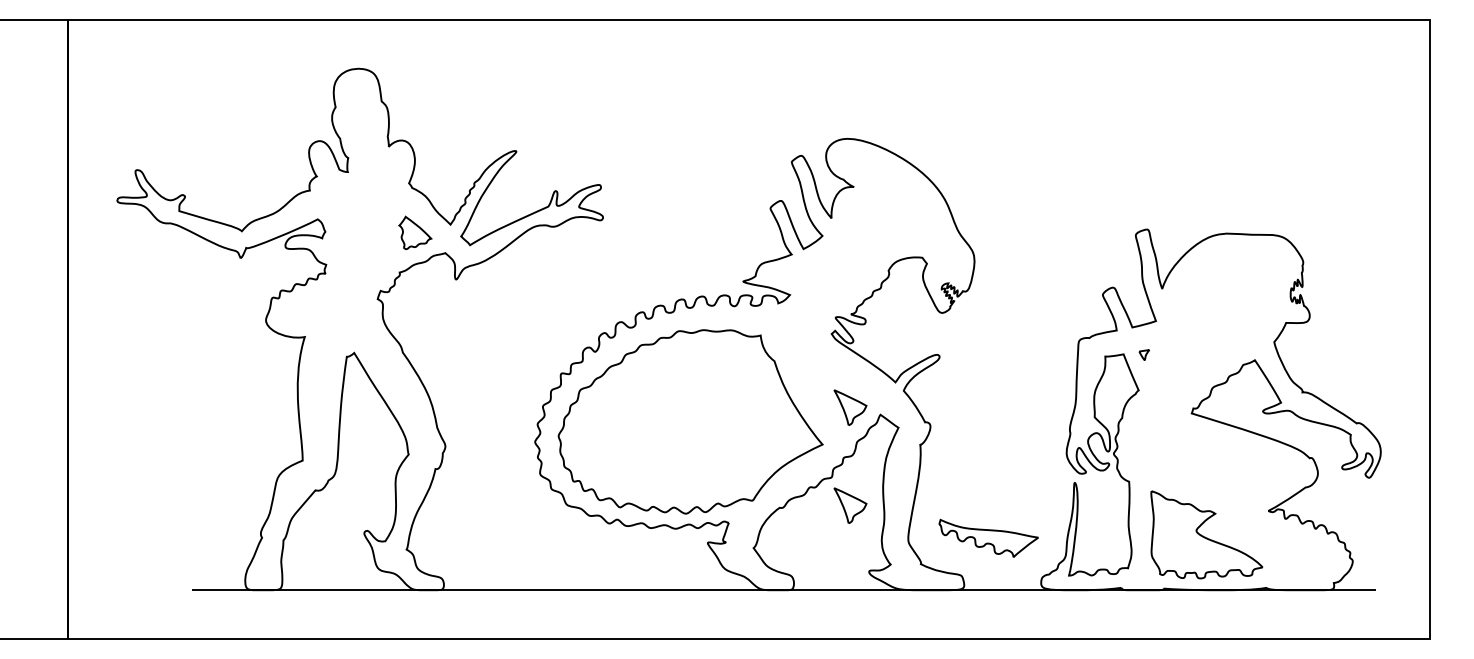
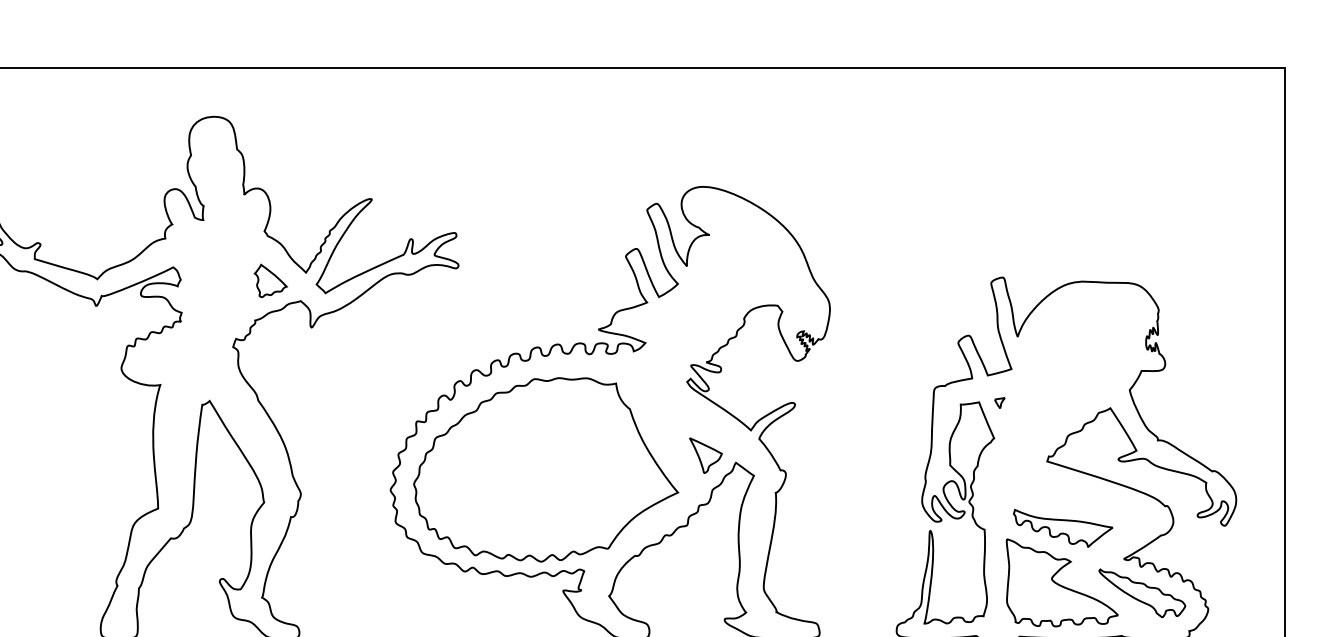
part: (850, 505) -> (705, 553), removed
part: (988, 537) -> (1062, 527), moved
part: (1286, 545) -> (1141, 593), added

